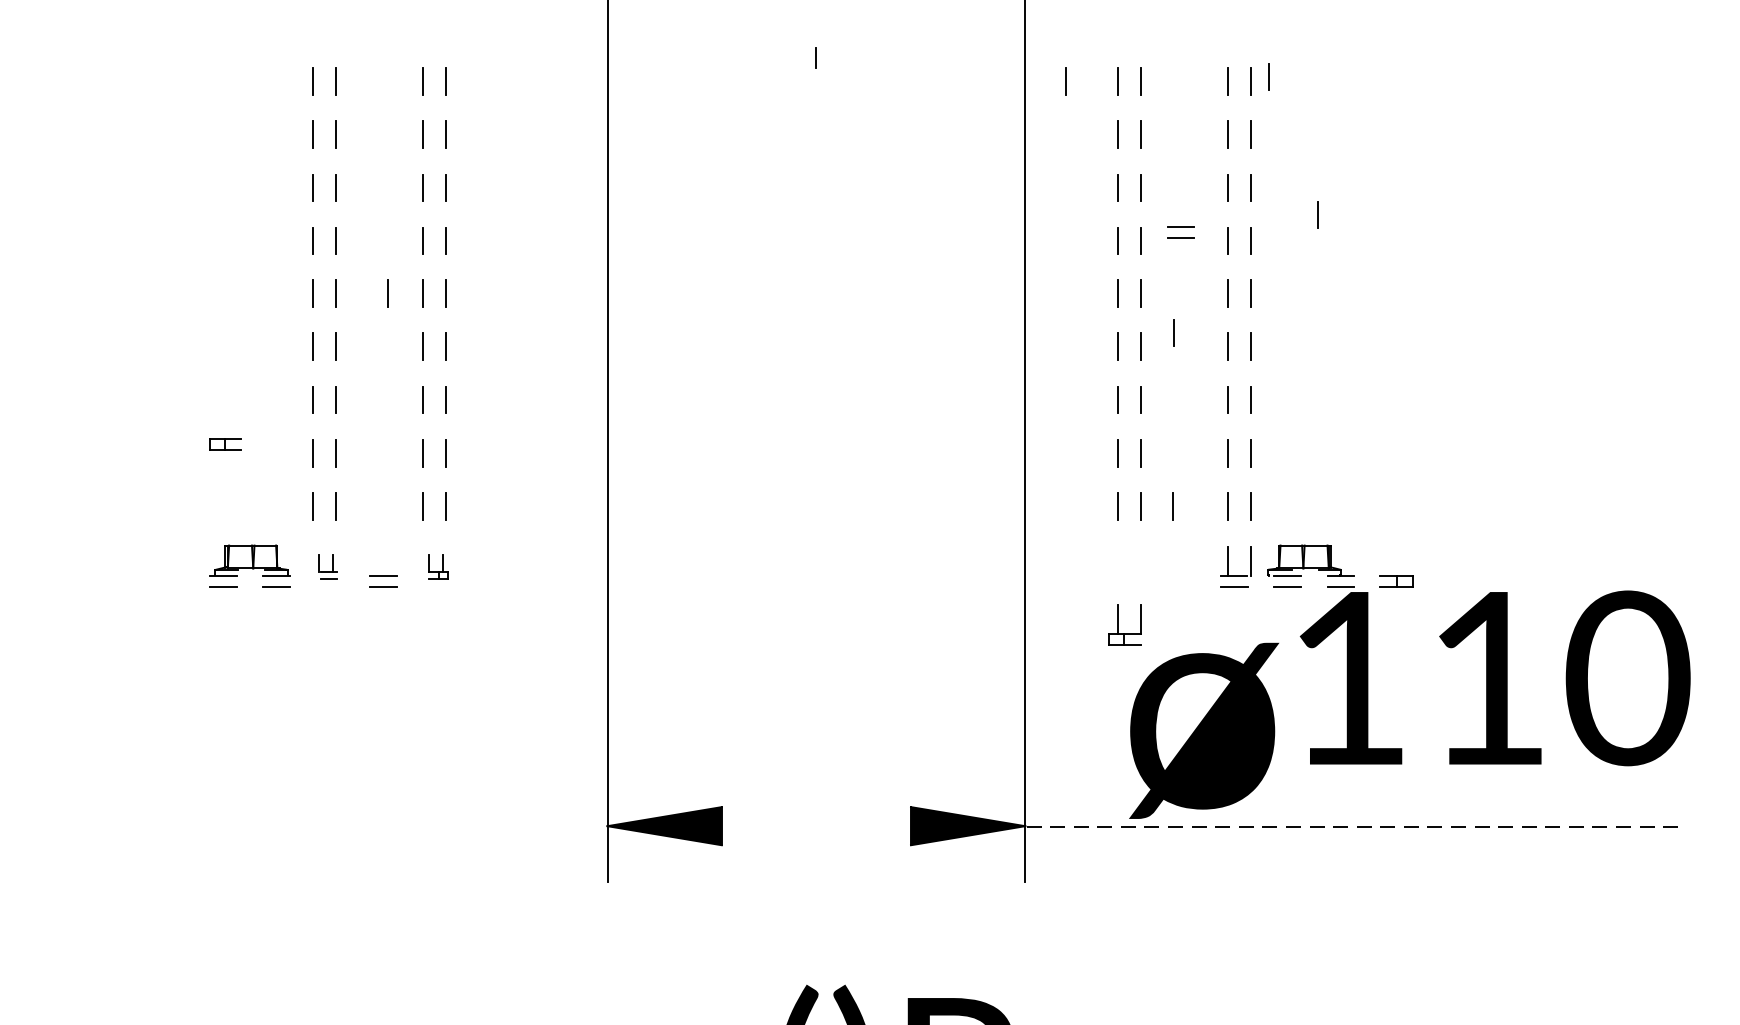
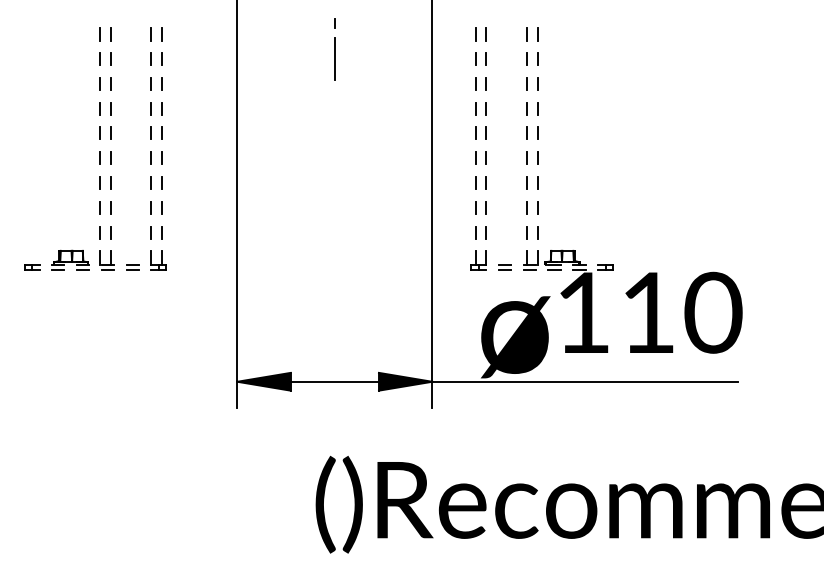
line: (1267, 77) -> (545, 32), removed
line: (1064, 81) -> (450, 34), removed
line: (815, 133) -> (334, 58), added
line: (1317, 214) -> (568, 96), removed
part: (1180, 231) -> (504, 267), moved
line: (386, 291) -> (134, 132), removed
line: (1173, 332) -> (501, 151), removed
part: (226, 444) -> (32, 267), moved
line: (1171, 506) -> (500, 232), removed
part: (326, 566) -> (106, 260), size x1.67
part: (438, 566) -> (158, 260), size x1.67
part: (1124, 624) -> (478, 260), moved
line: (815, 825) -> (334, 381), added
line: (1353, 827) -> (585, 382), dashed -> solid

